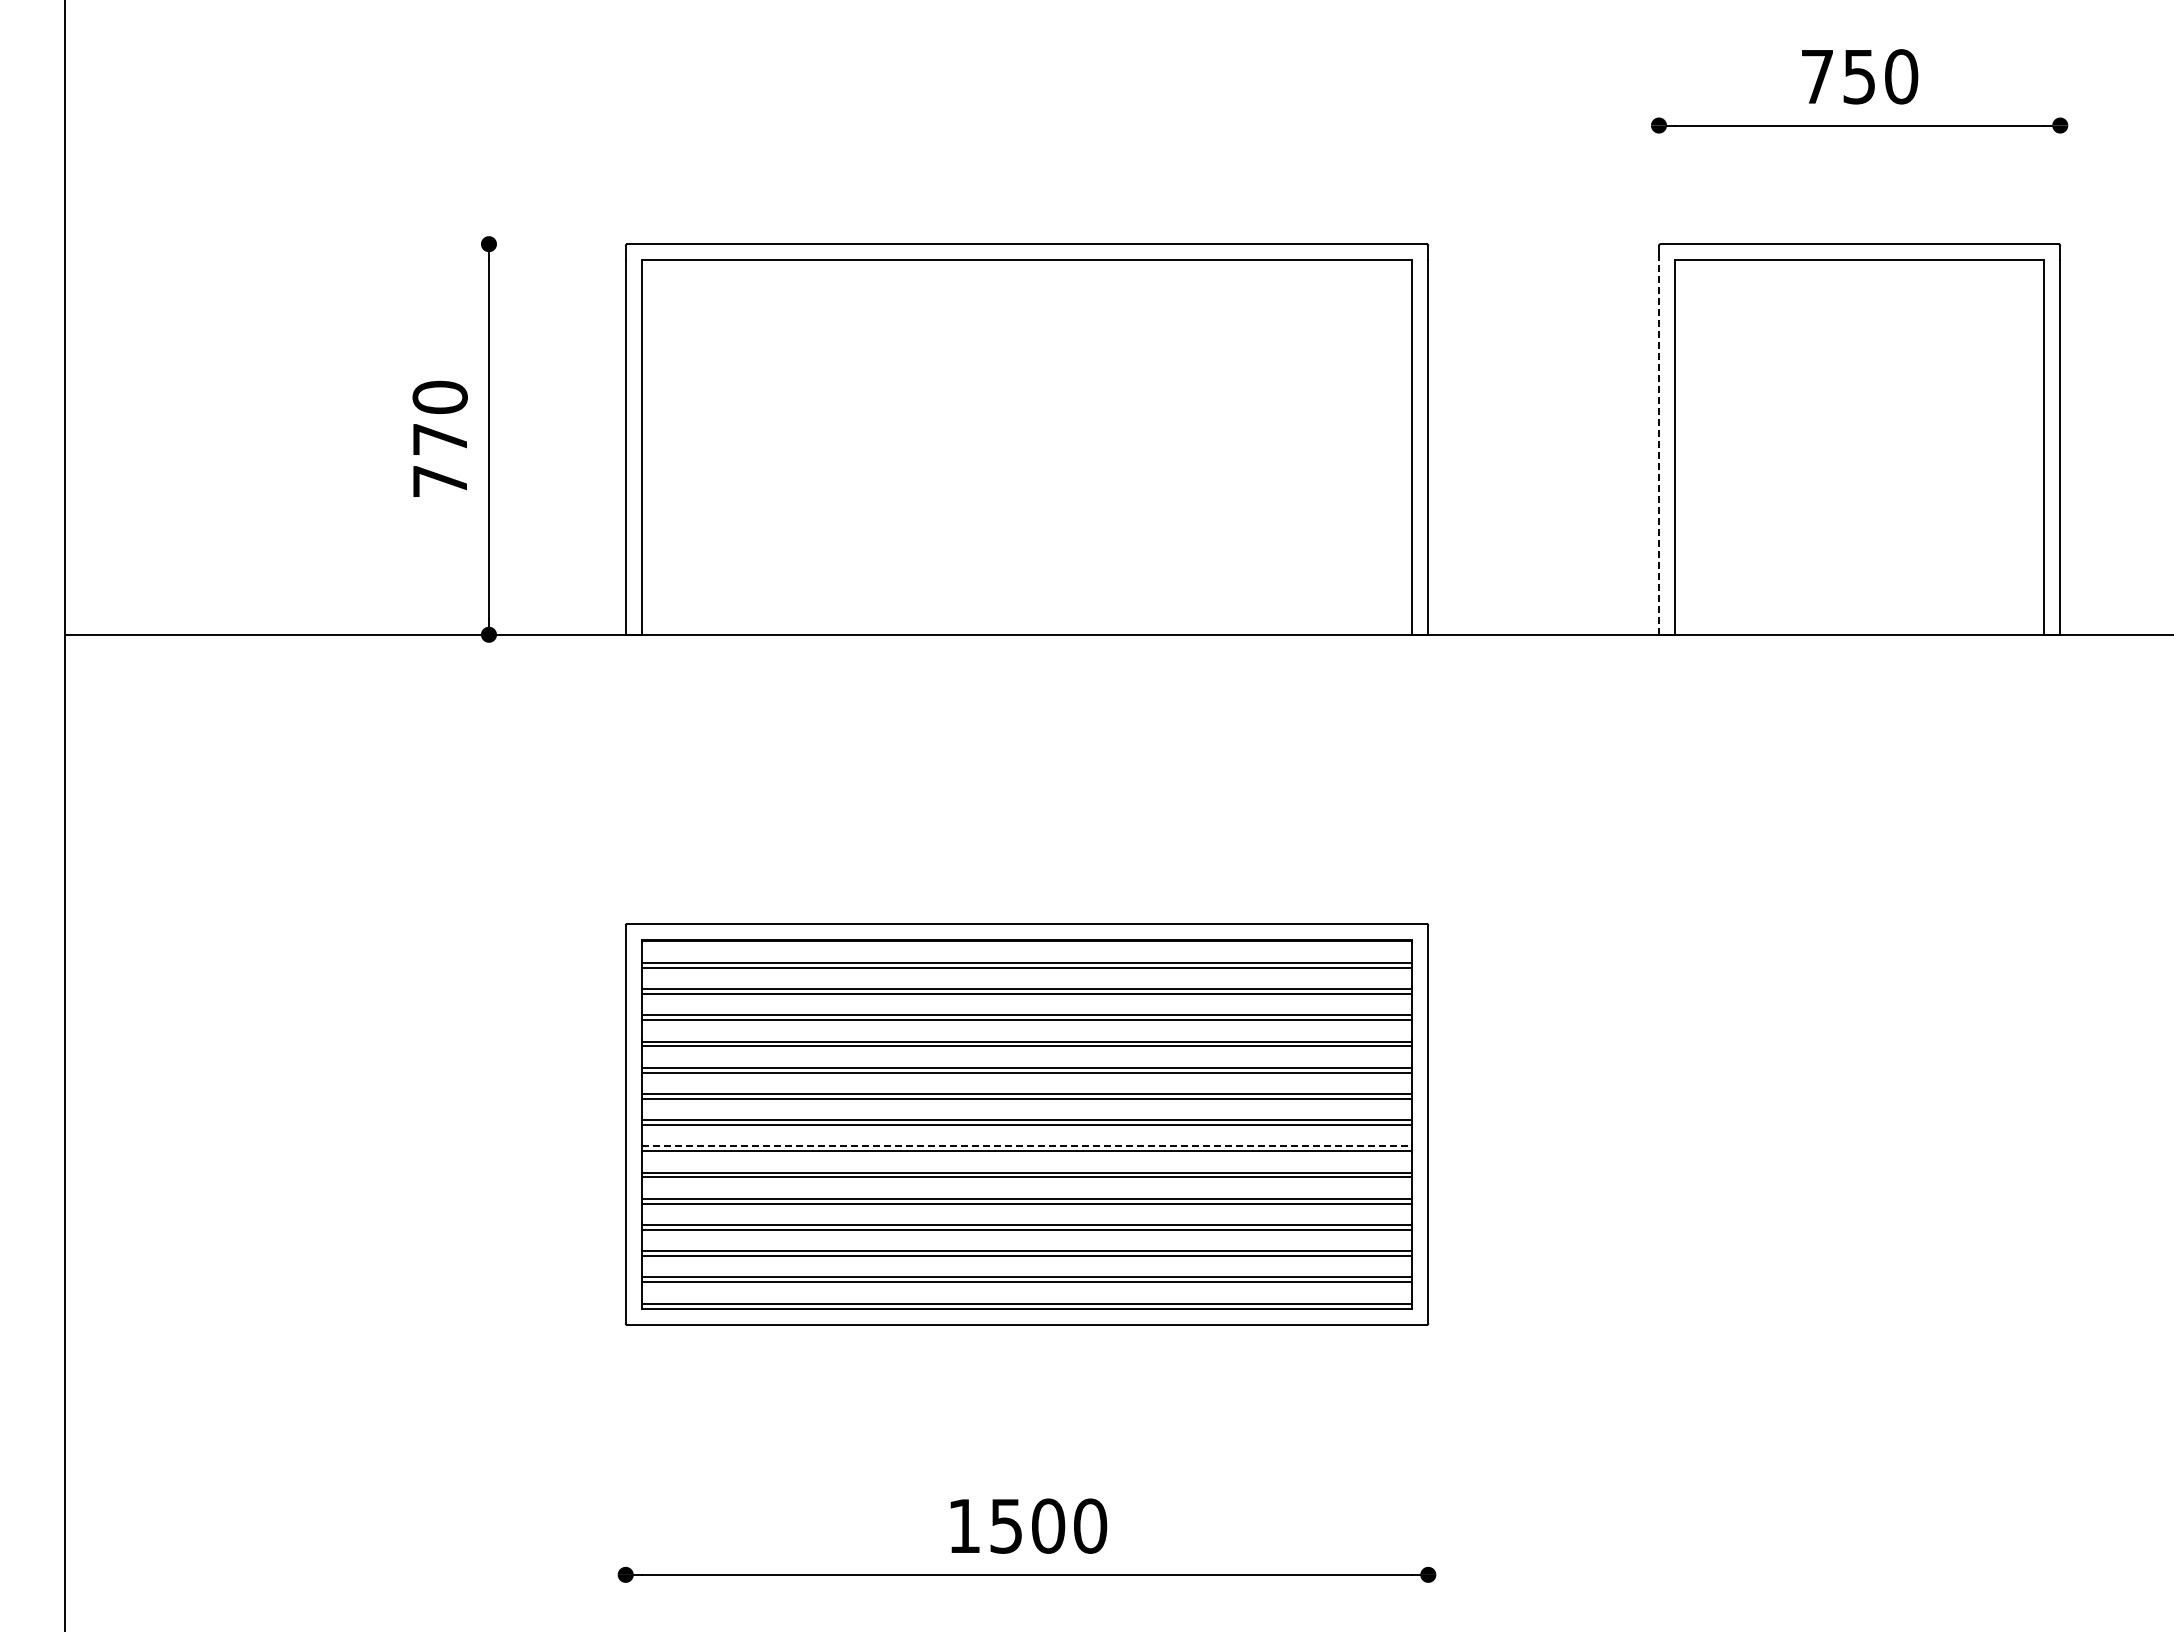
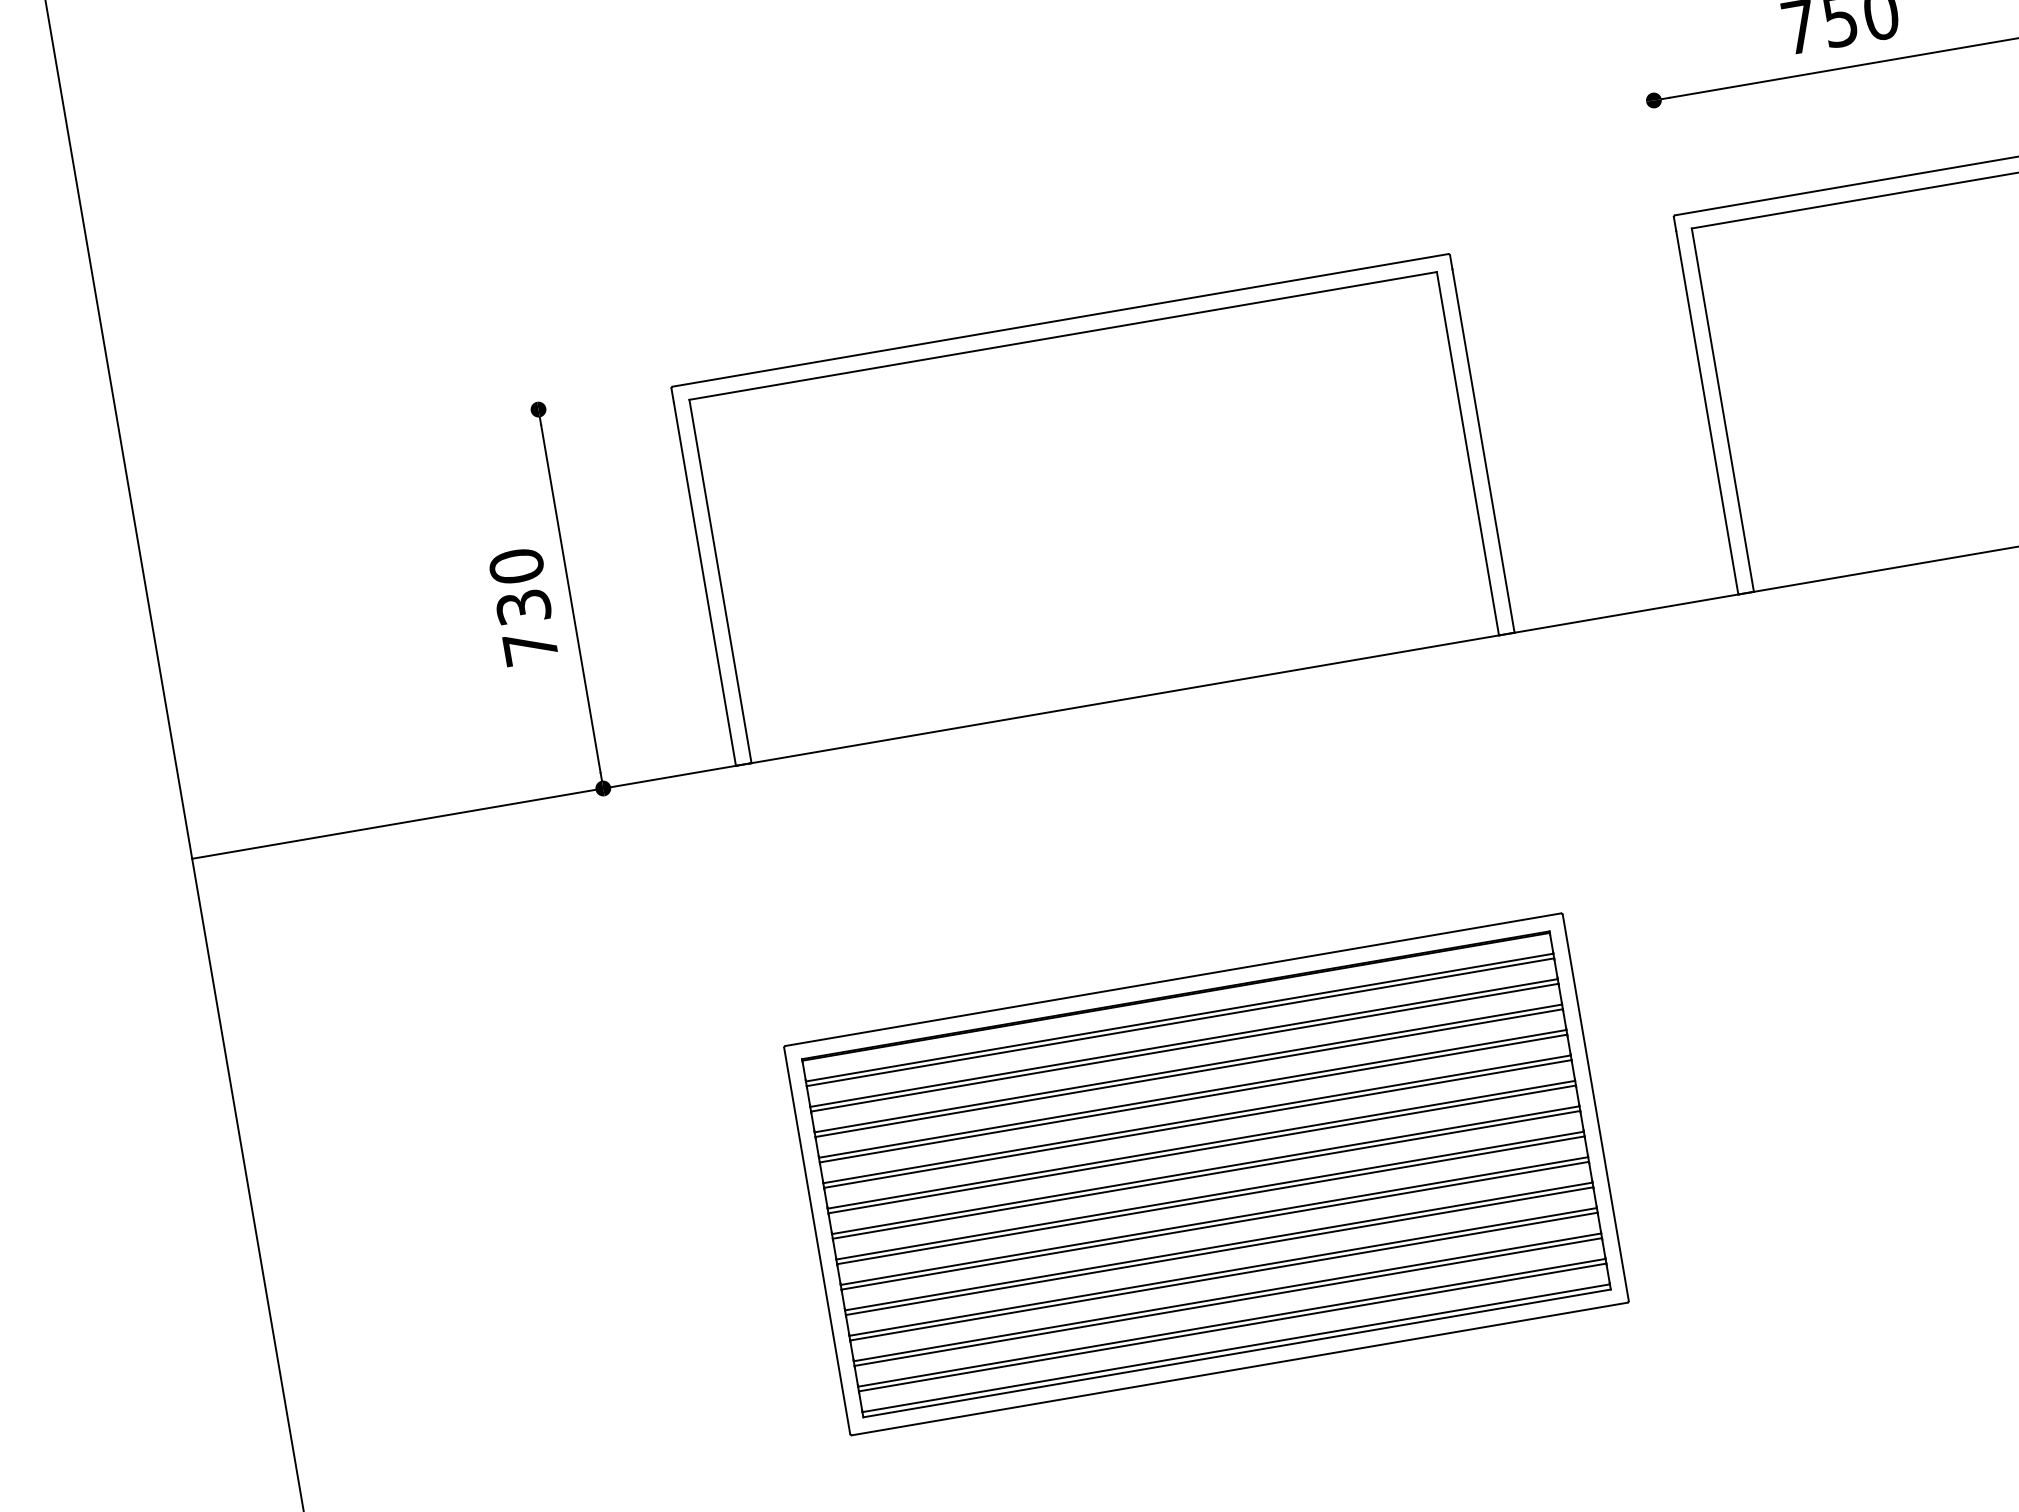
text: (439, 439) -> (522, 607), 770 -> 730
line: (1658, 447) -> (1706, 412), dashed -> solid
line: (1027, 1146) -> (1210, 1195), dashed -> solid

